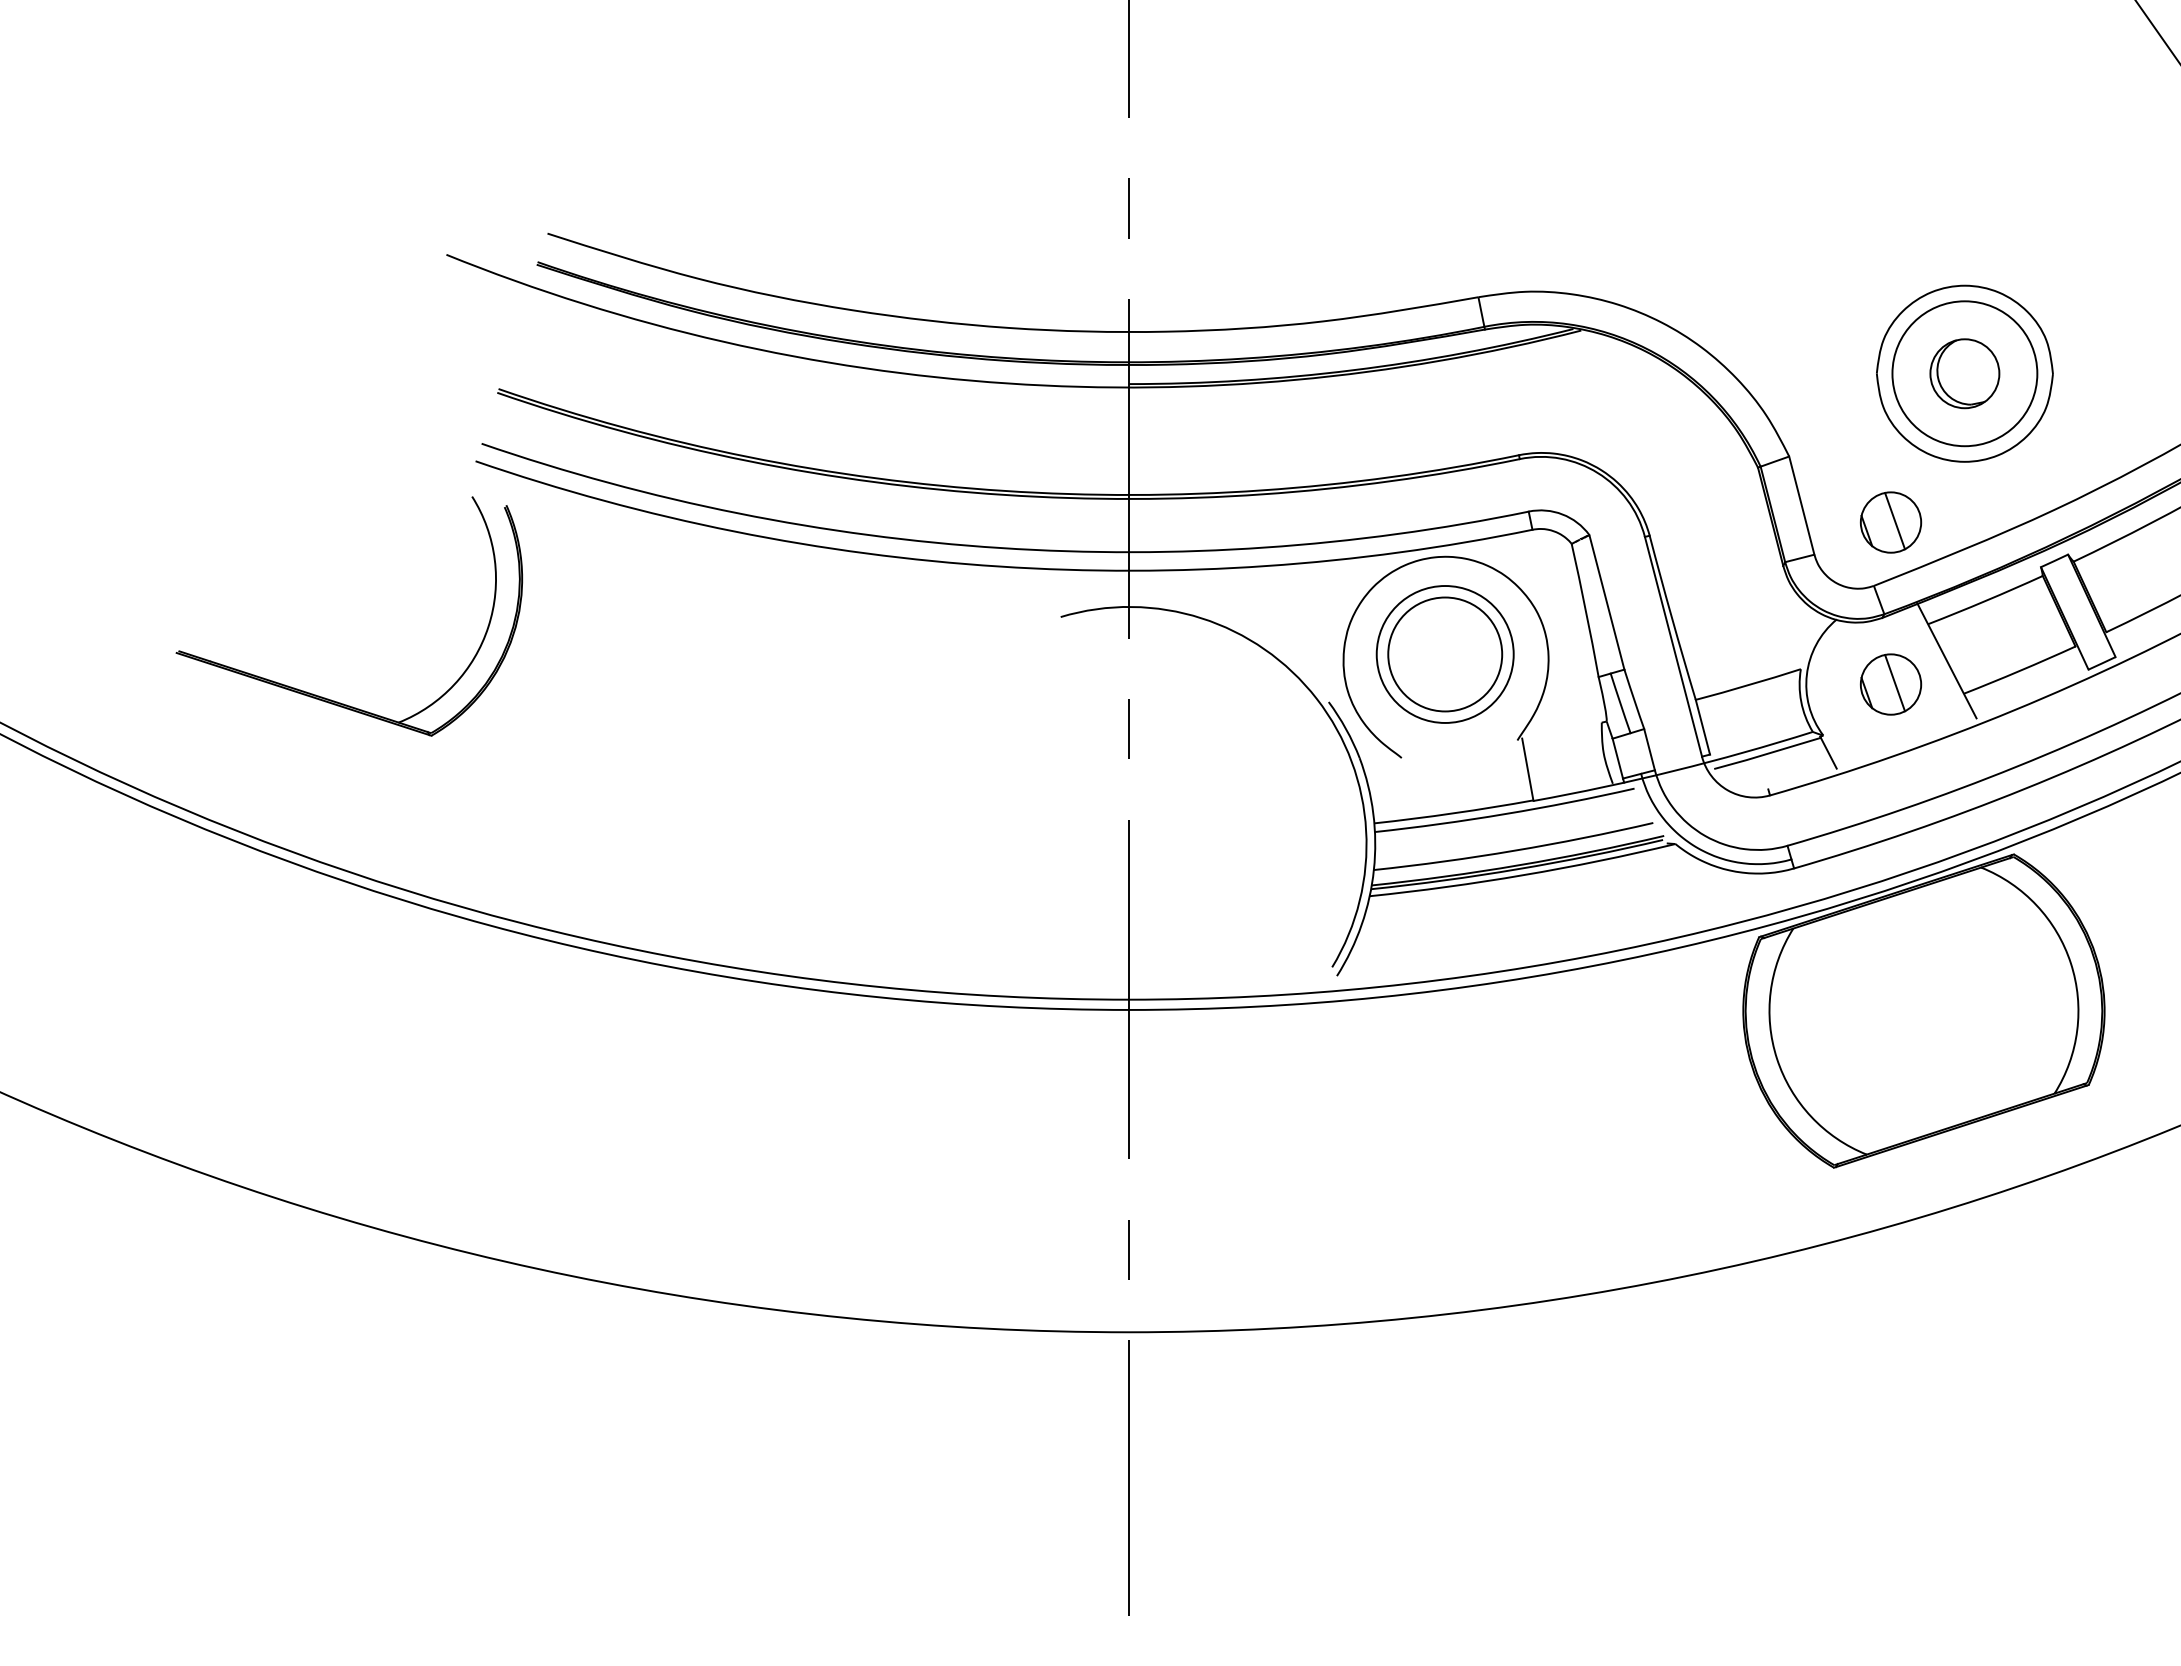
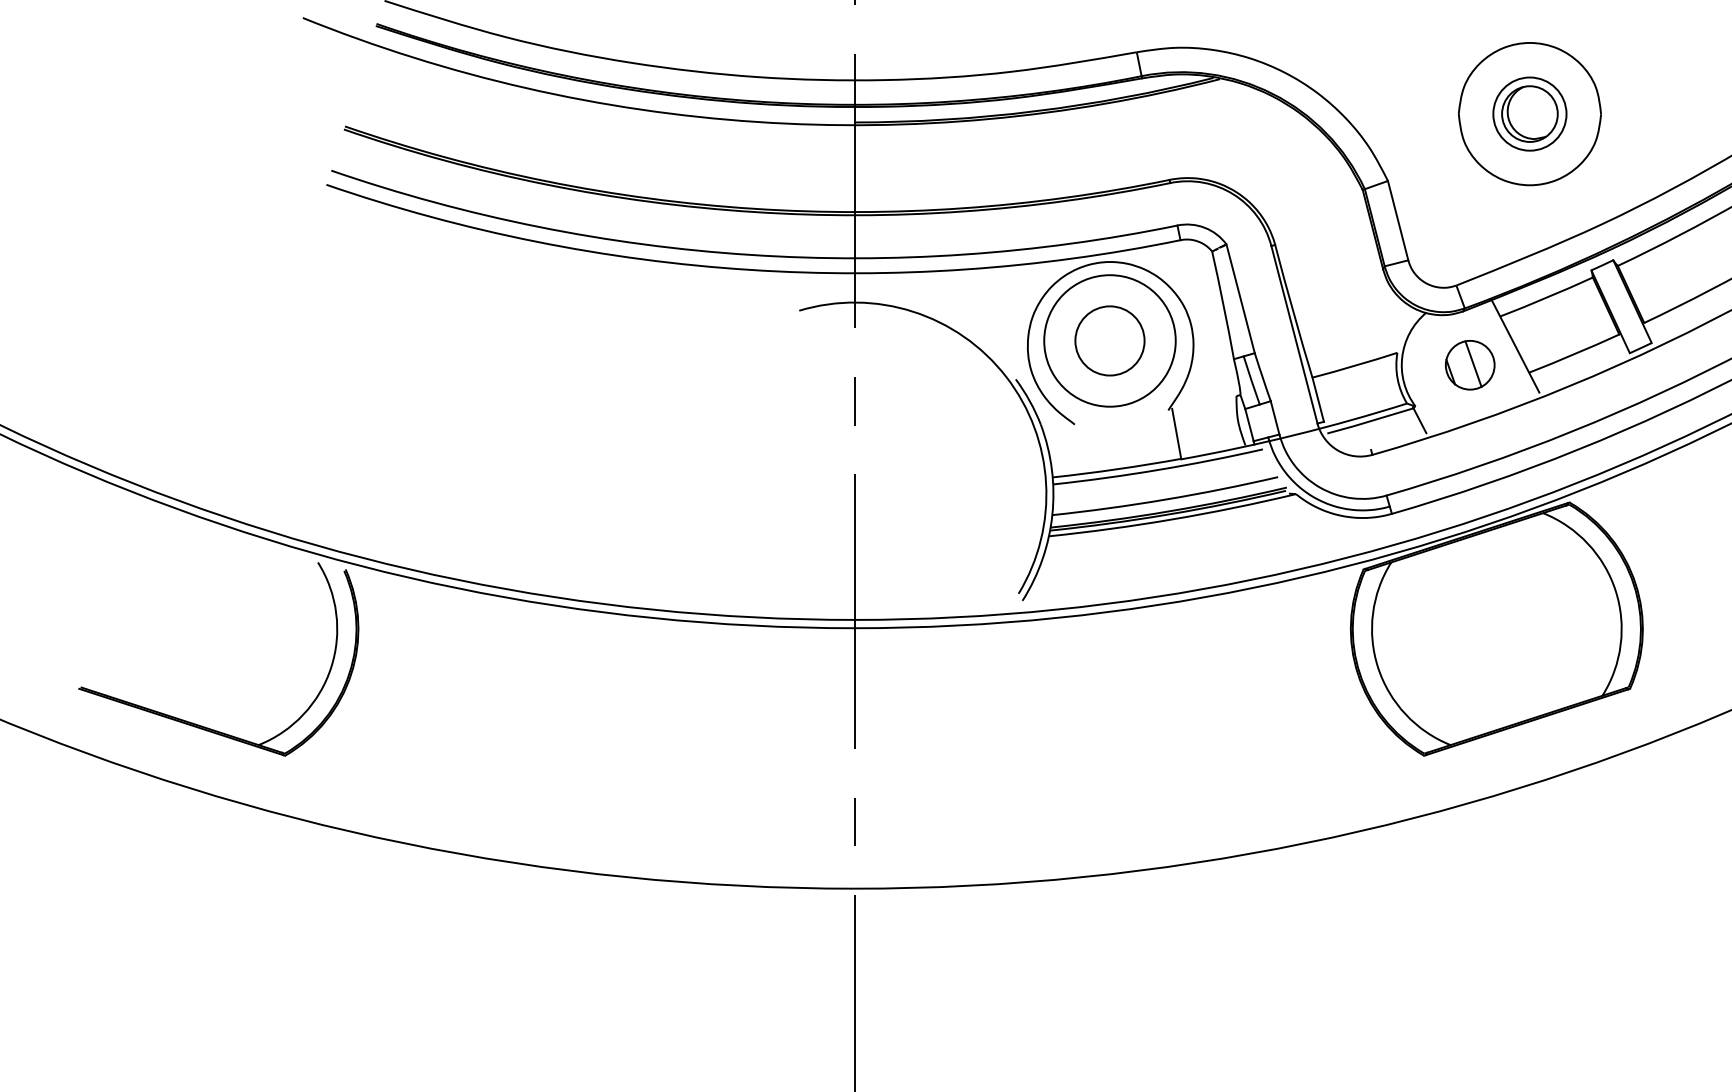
circle: (1964, 373) -> (1529, 113), size x0.62
part: (1890, 522) -> (1469, 234), removed
circle: (1444, 654) -> (1109, 340), size x1.43
circle: (1445, 654) -> (1110, 340), size x0.62
part: (322, 696) -> (197, 724), moved

